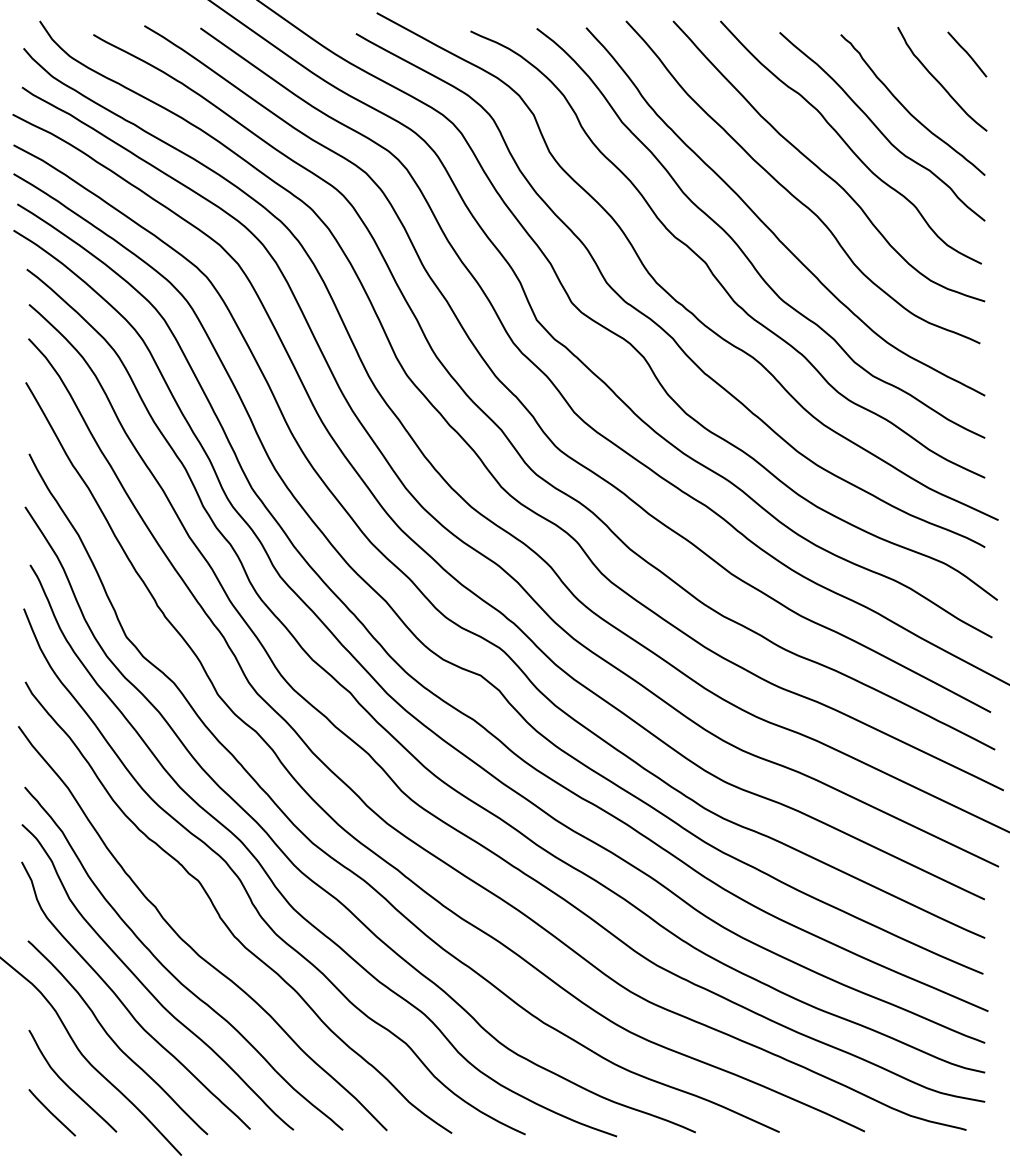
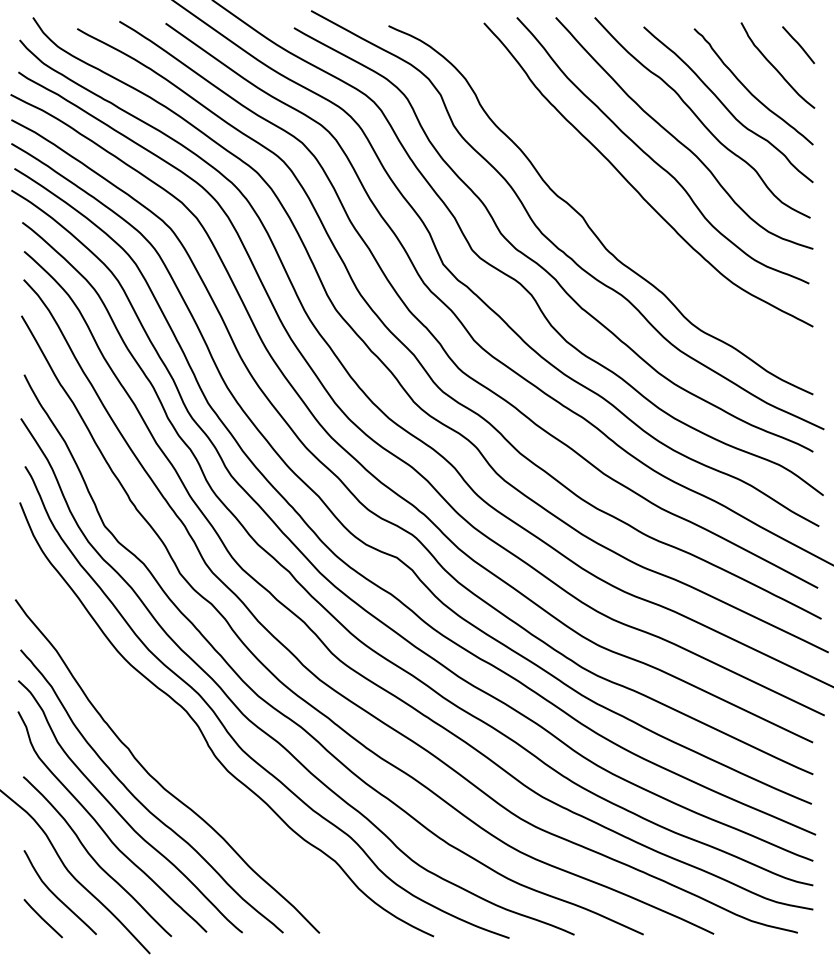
curve: (743, 250) -> (613, 206), removed
curve: (222, 917) -> (183, 757), removed

